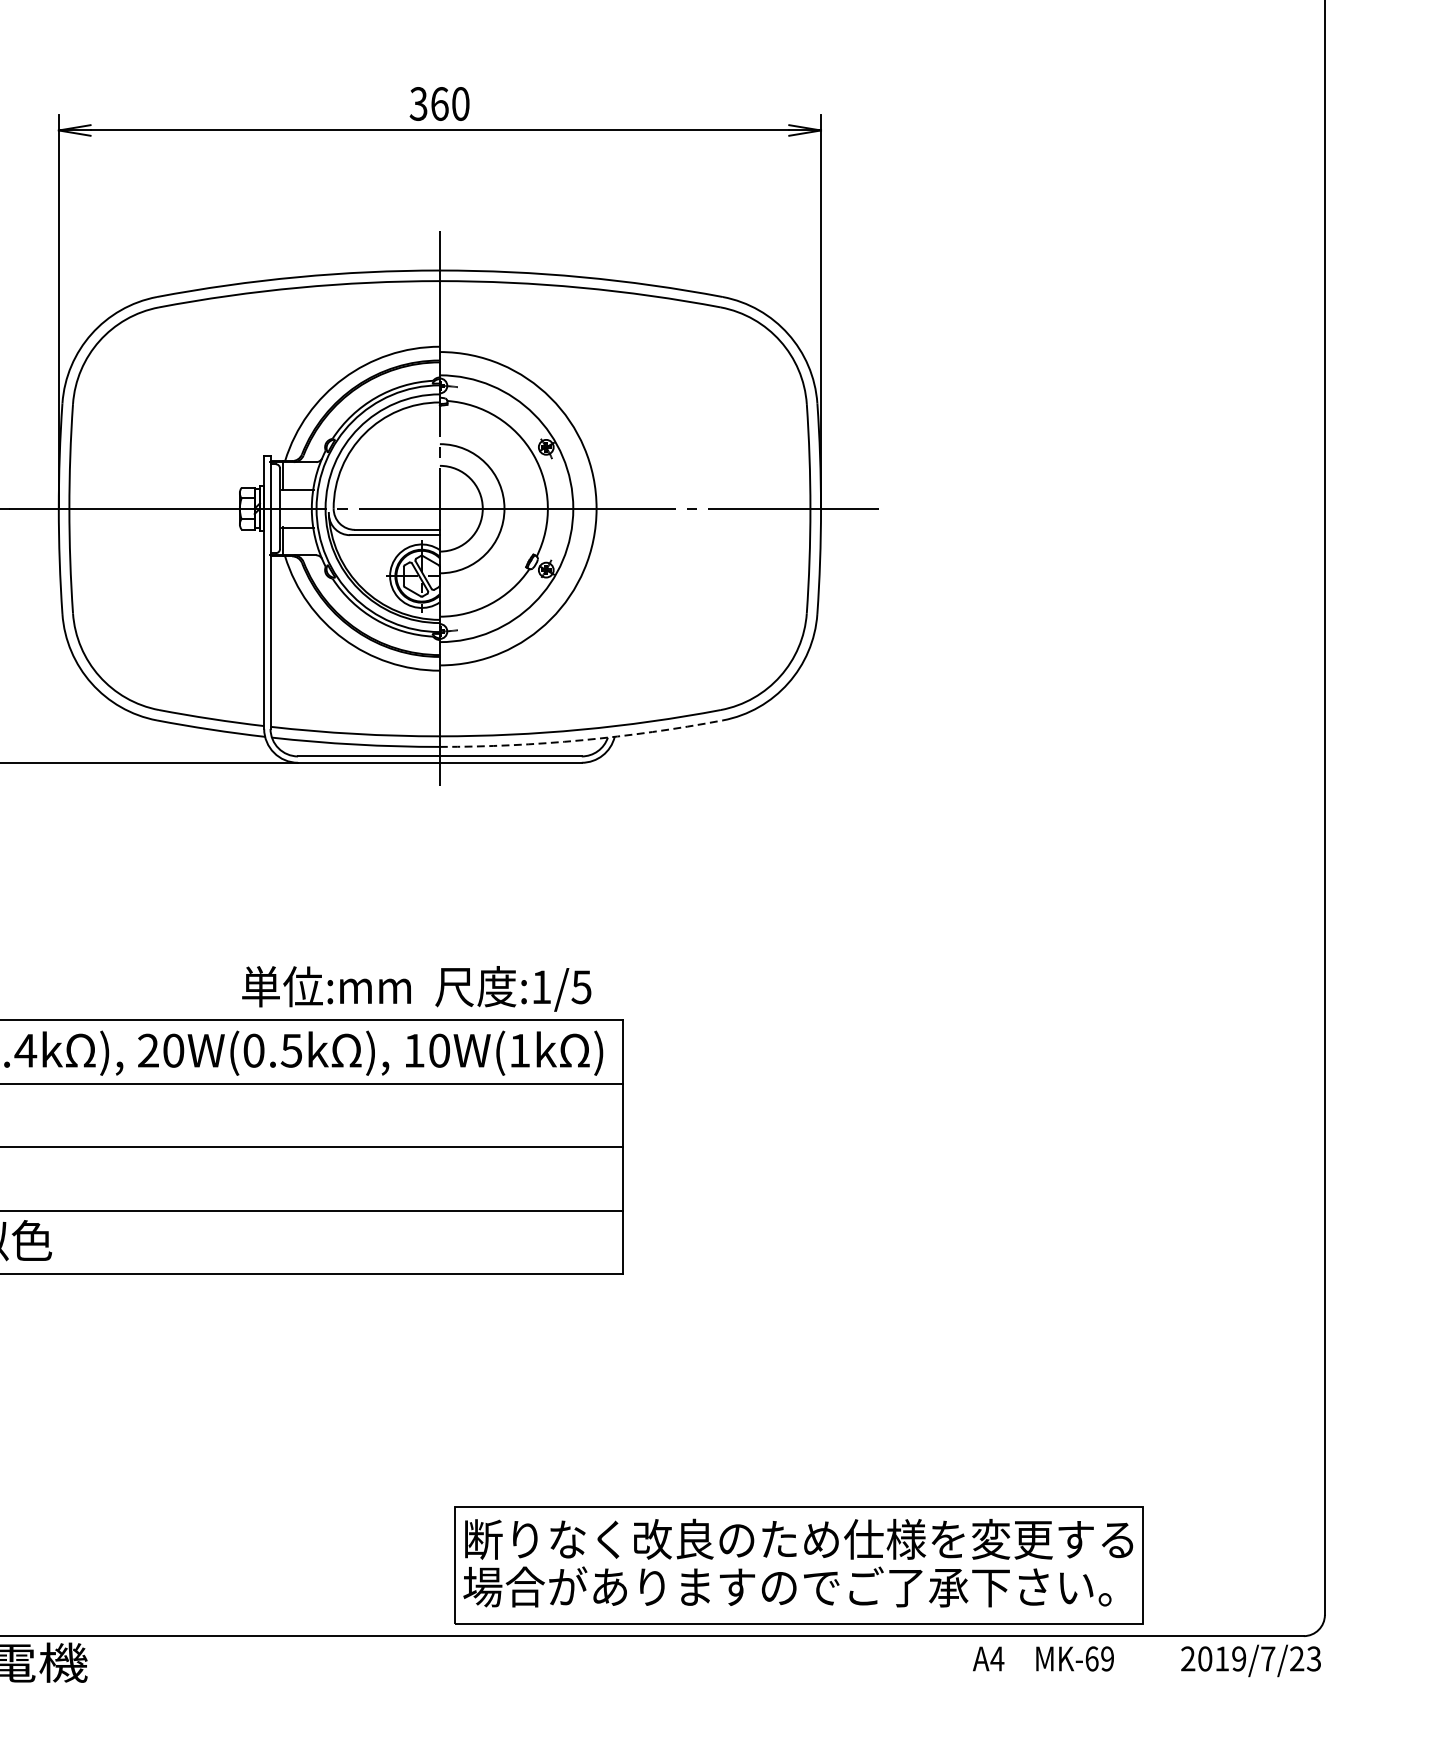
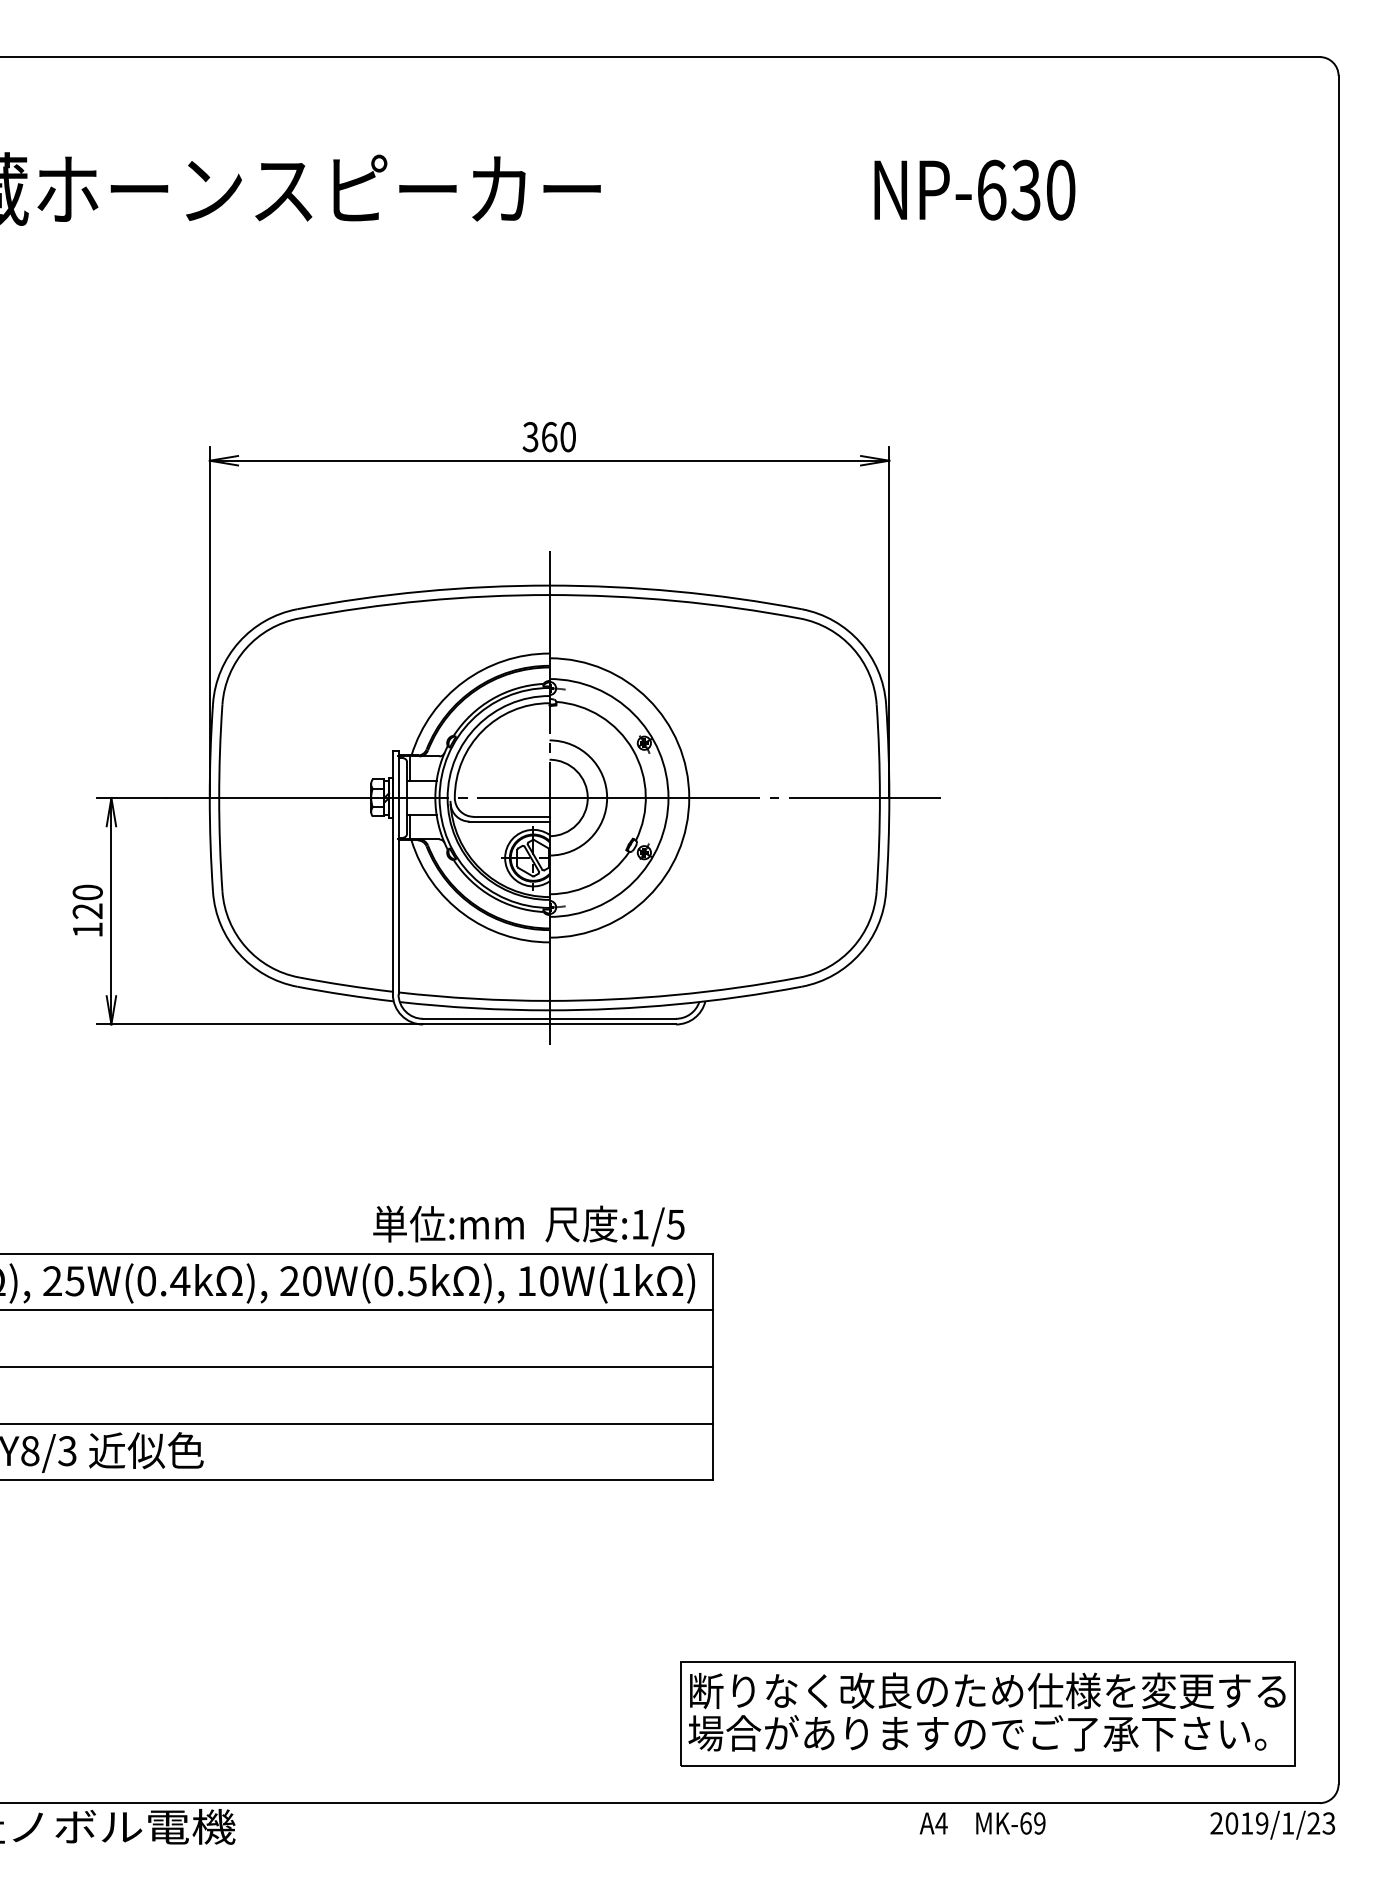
arc: (582, 740) -> (676, 1004), dashed -> solid
part: (798, 1564) -> (987, 1713), moved
text: (1043, 1658) -> (982, 1823), moved
text: (1267, 1658) -> (1287, 1823), 2019/7/23 -> 2019/1/23

